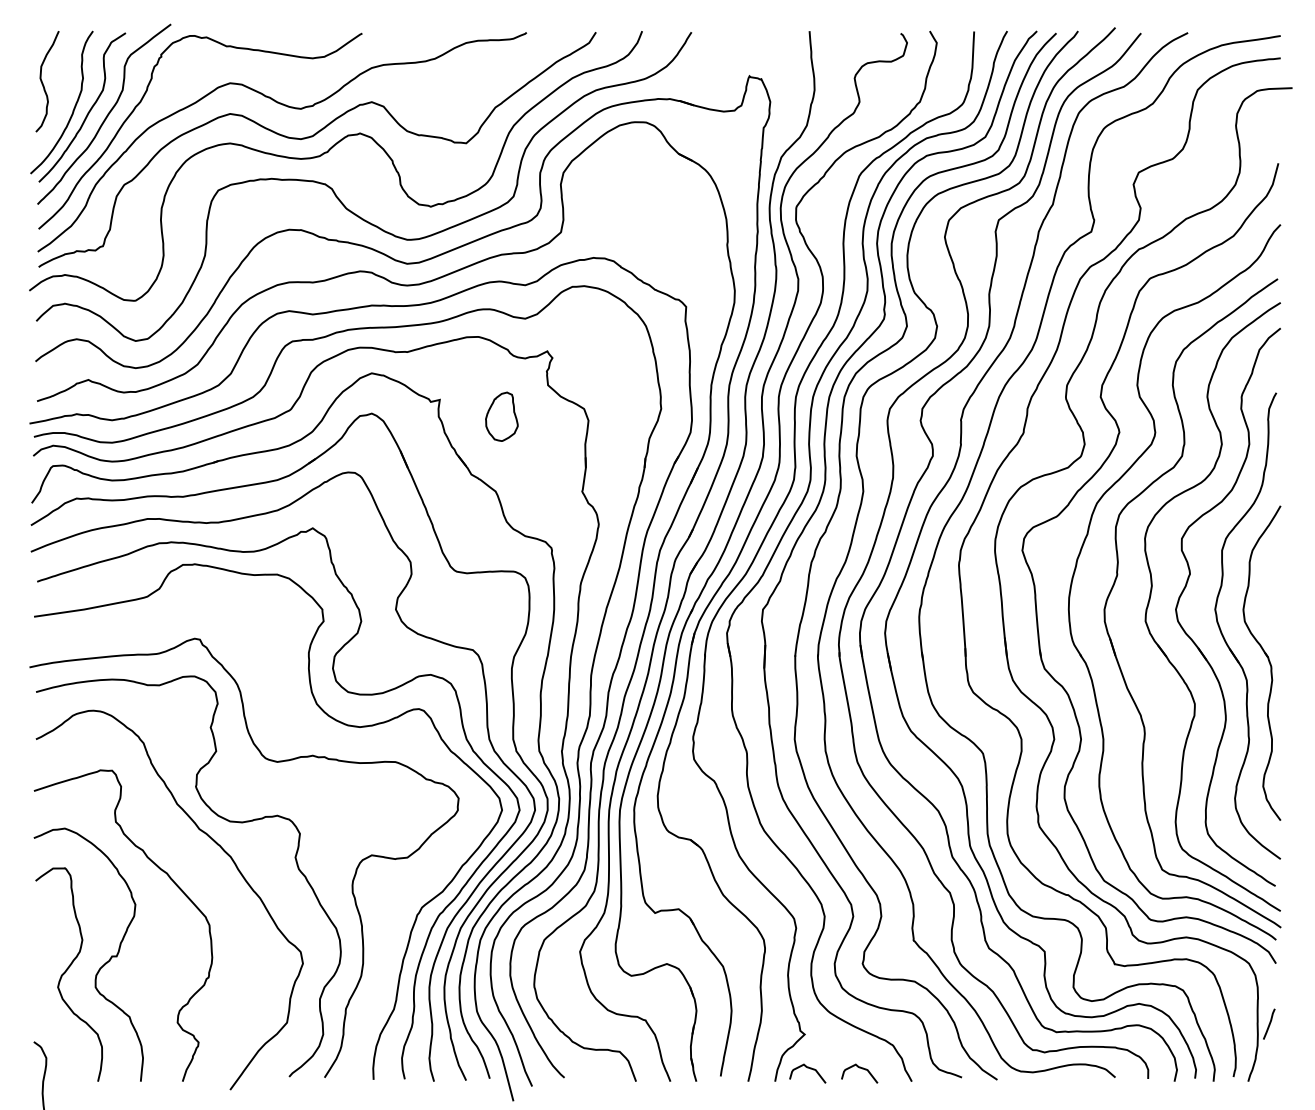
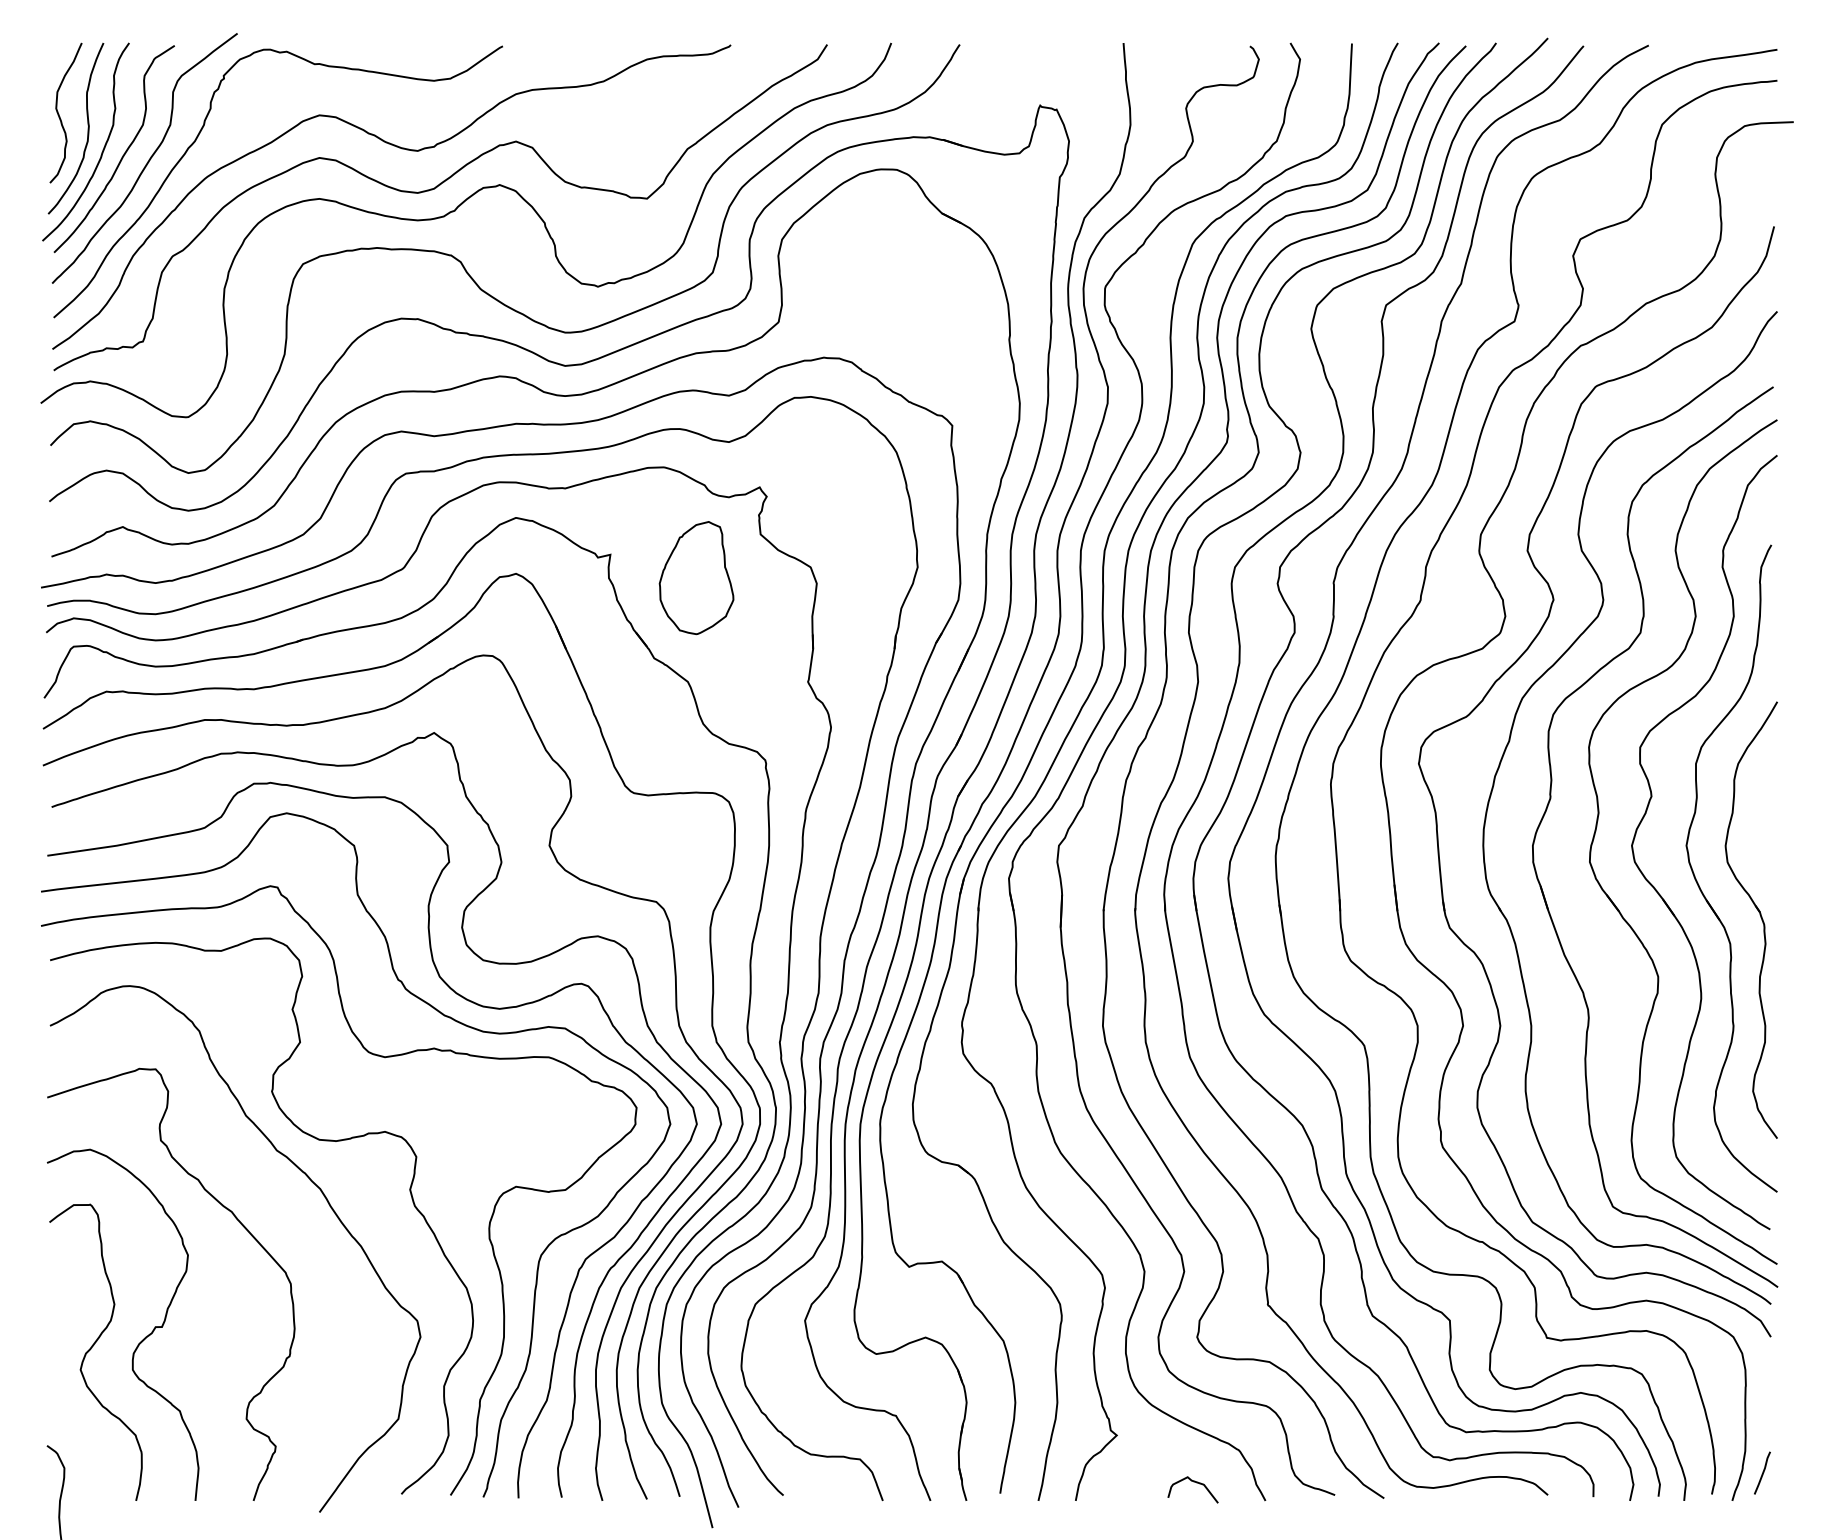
curve: (63, 92) -> (87, 128), added
part: (501, 417) -> (696, 578), size x1.67
curve: (318, 731) -> (442, 1015), added
line: (1269, 1023) -> (1762, 1472), moved
curve: (808, 1068) -> (1121, 1482), removed

